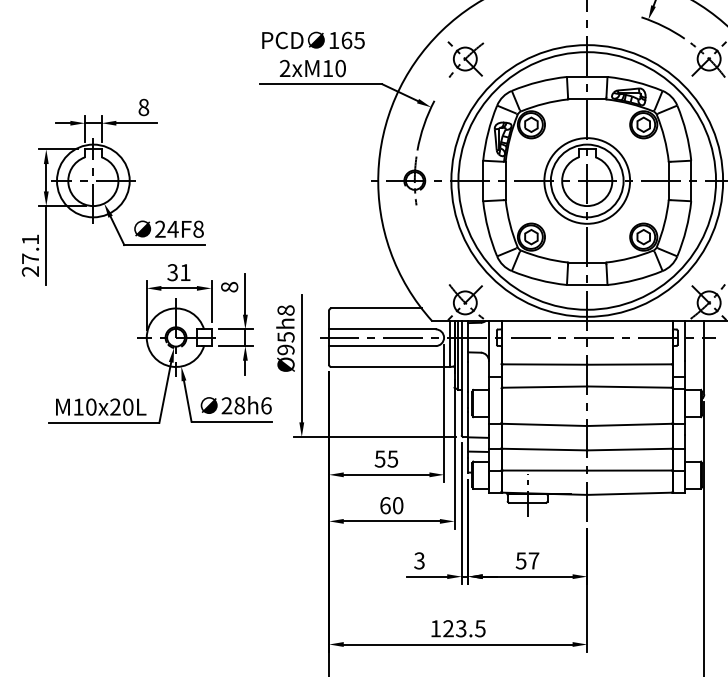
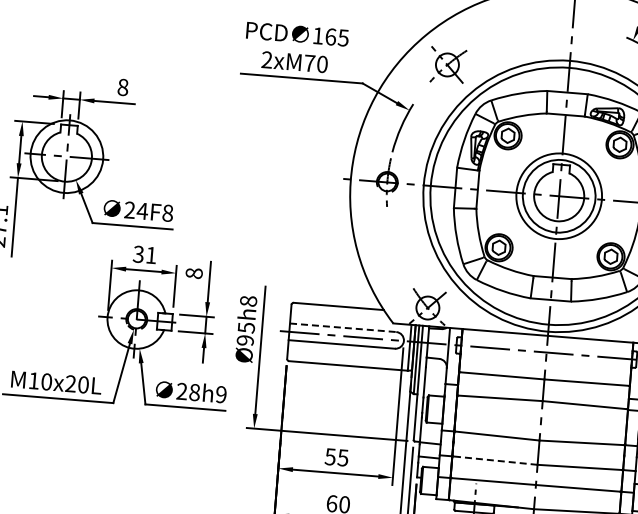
text: (327, 68) -> (309, 63), 2xM10 -> 2xM70
line: (382, 329) -> (343, 327), solid -> dashed
text: (266, 405) -> (221, 394), 28h6 -> 28h9
line: (544, 449) -> (495, 460), solid -> dashed

